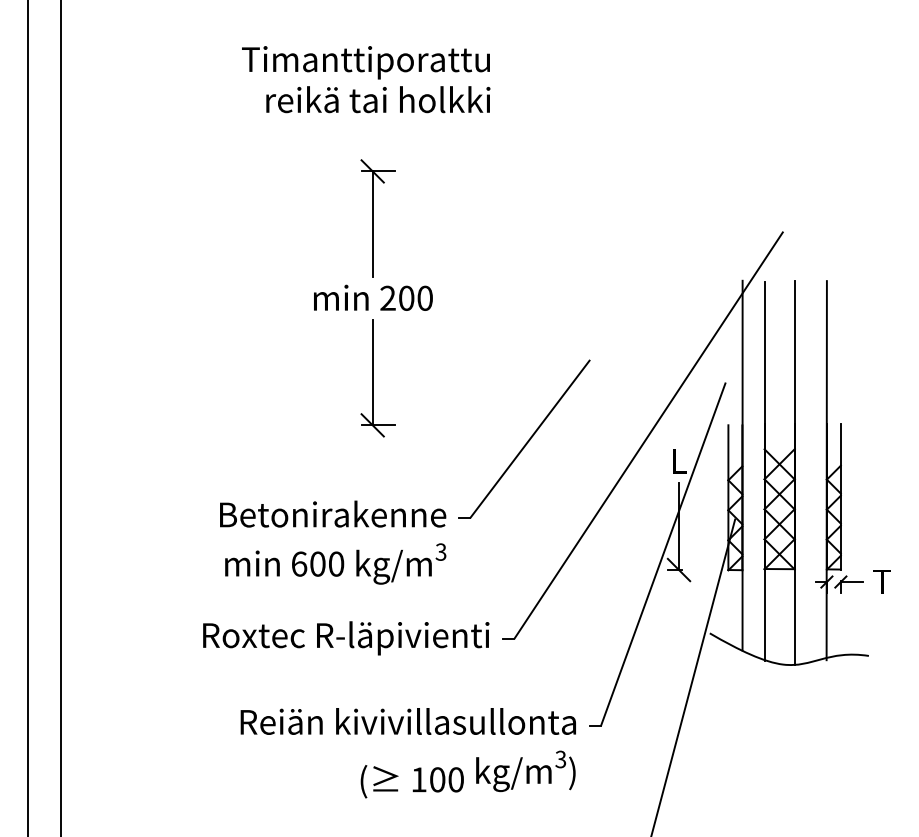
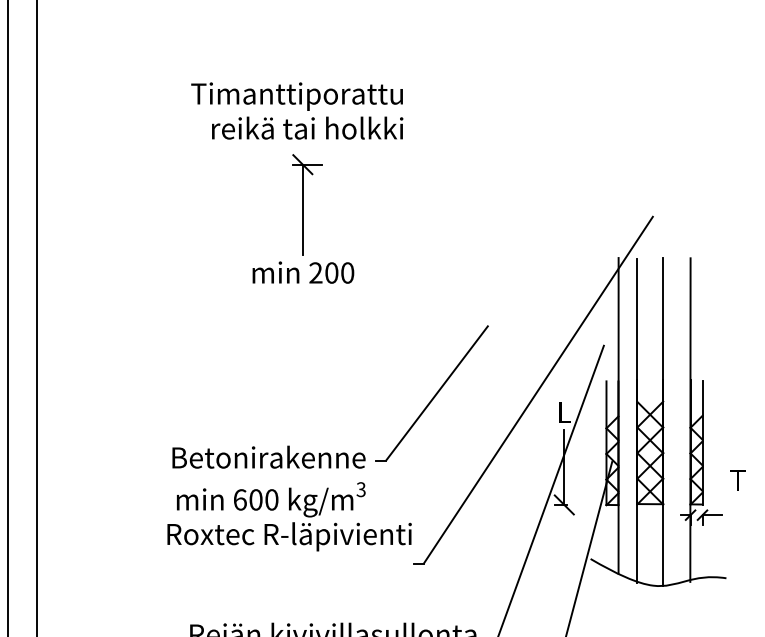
text: (366, 79) -> (297, 110), moved
part: (377, 378) -> (306, 341), removed
text: (881, 581) -> (737, 479), moved
text: (346, 638) -> (289, 536), moved

